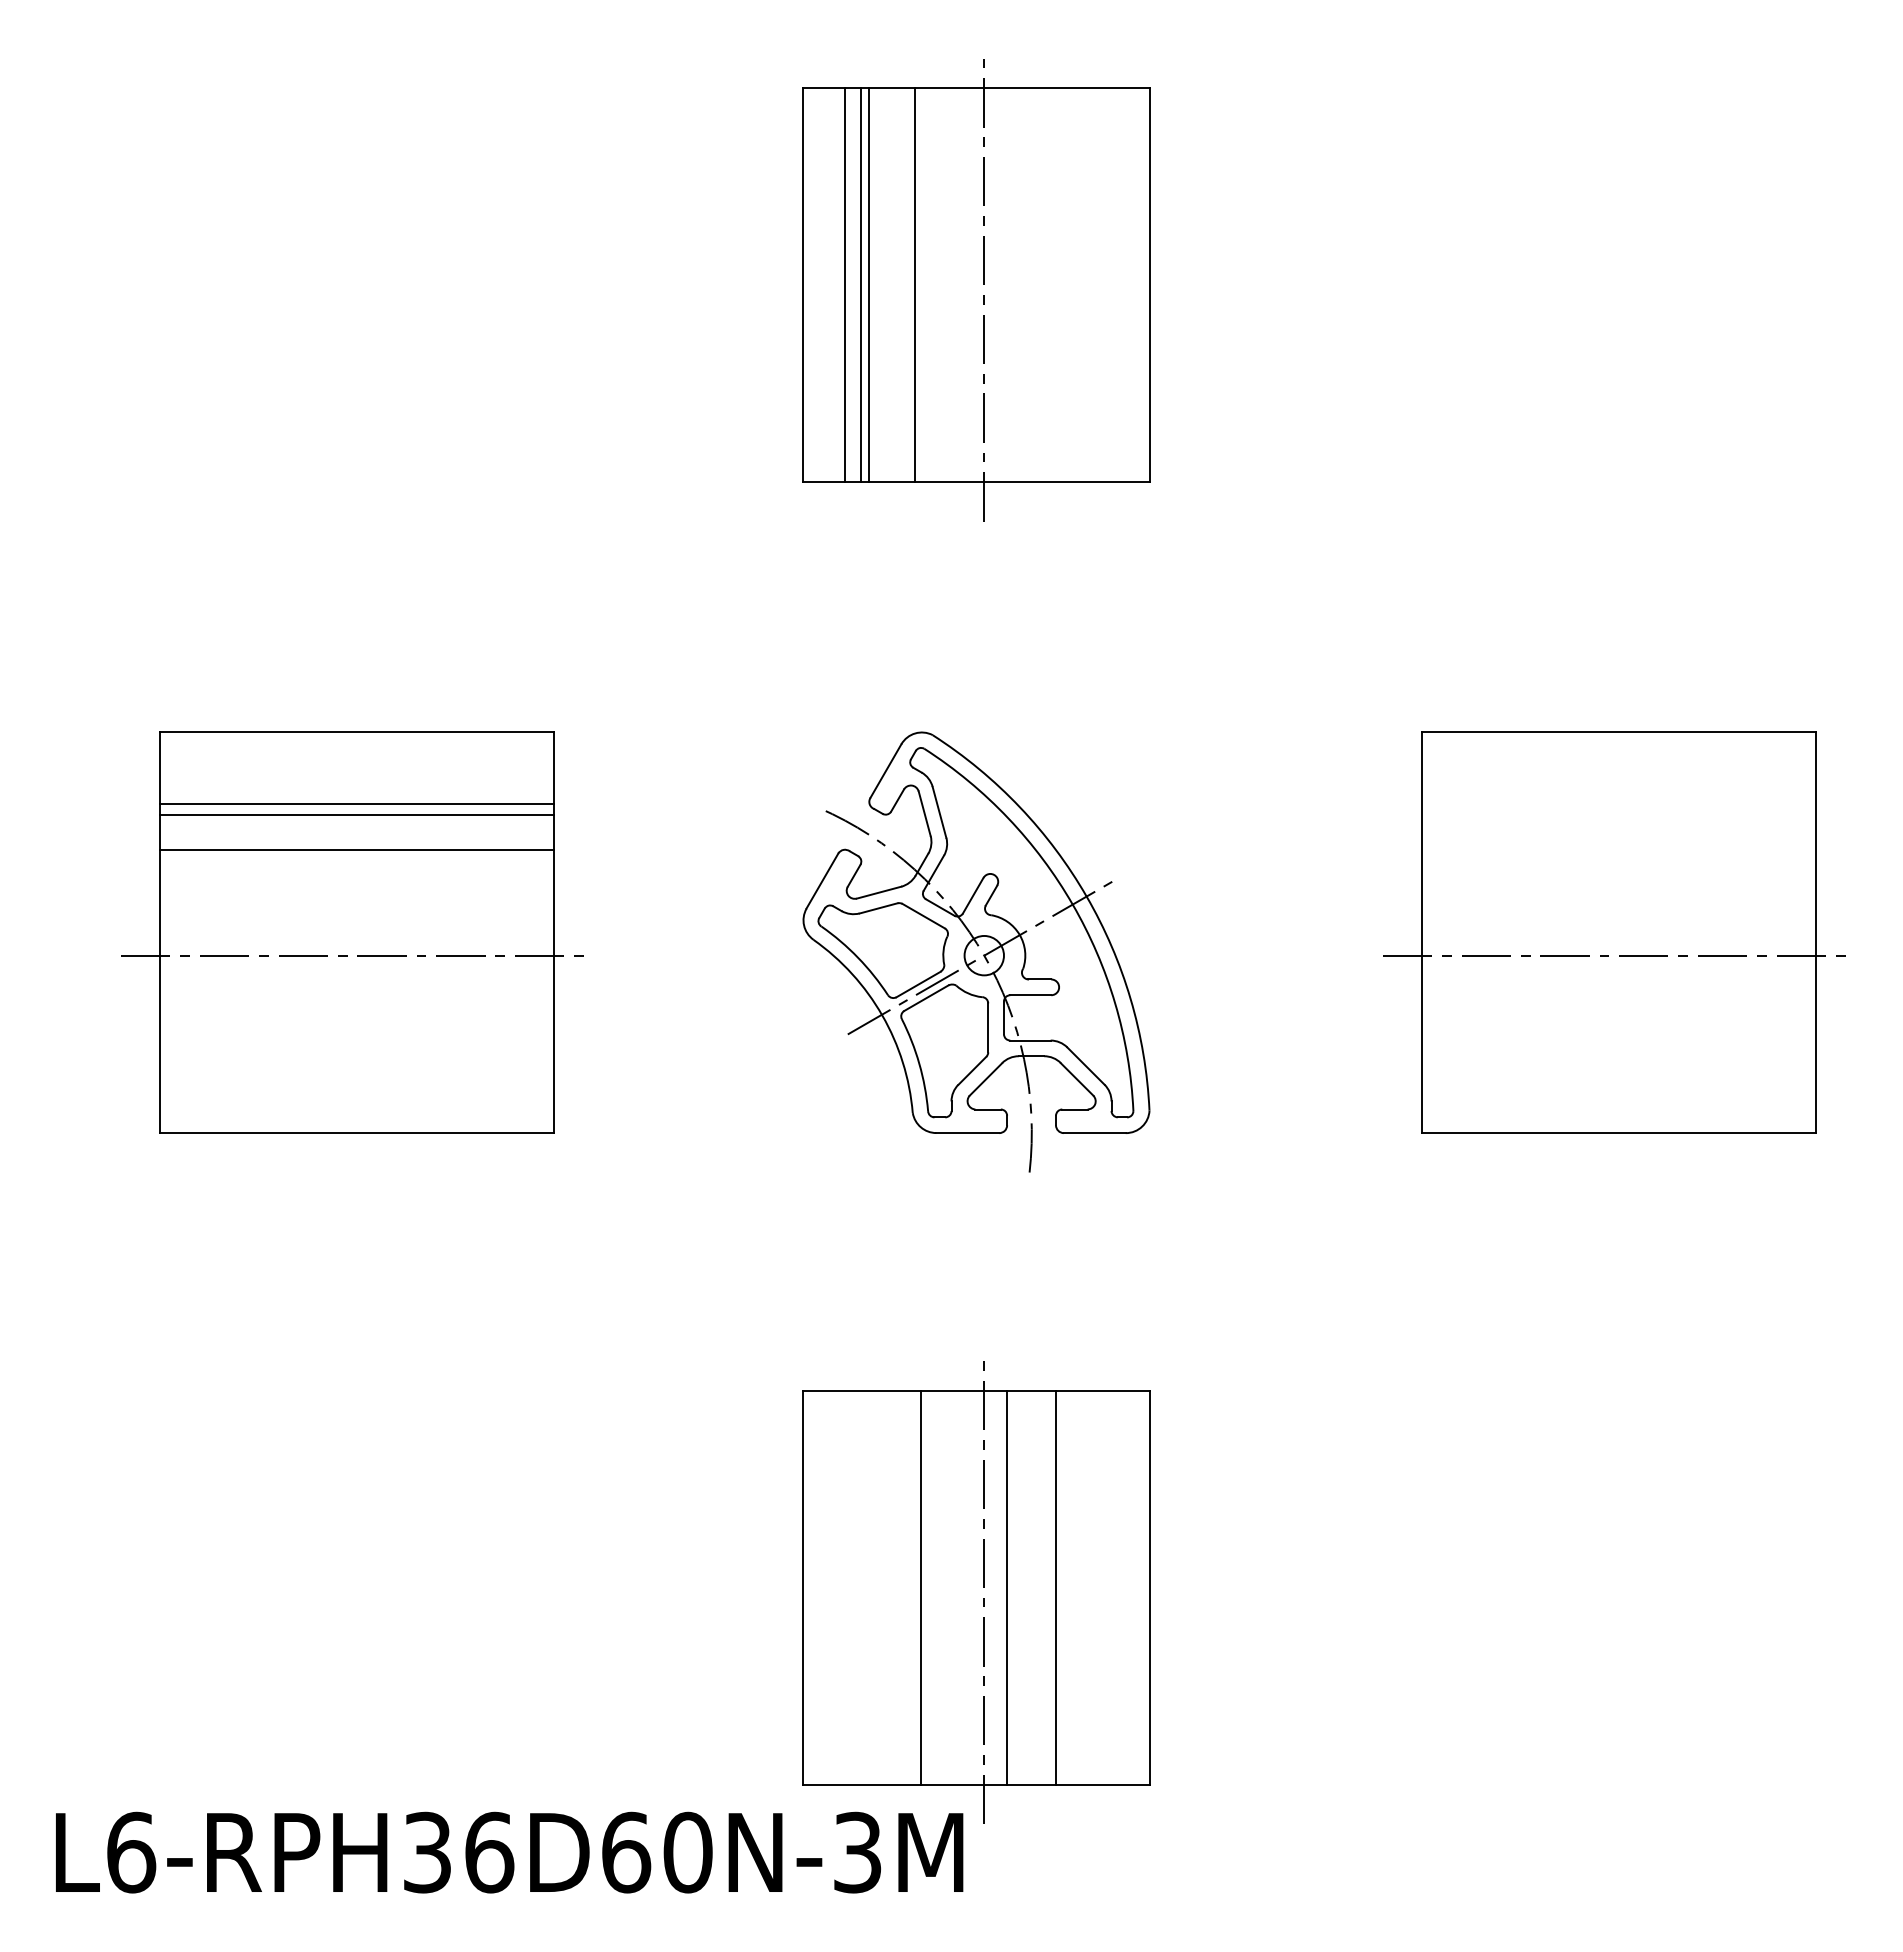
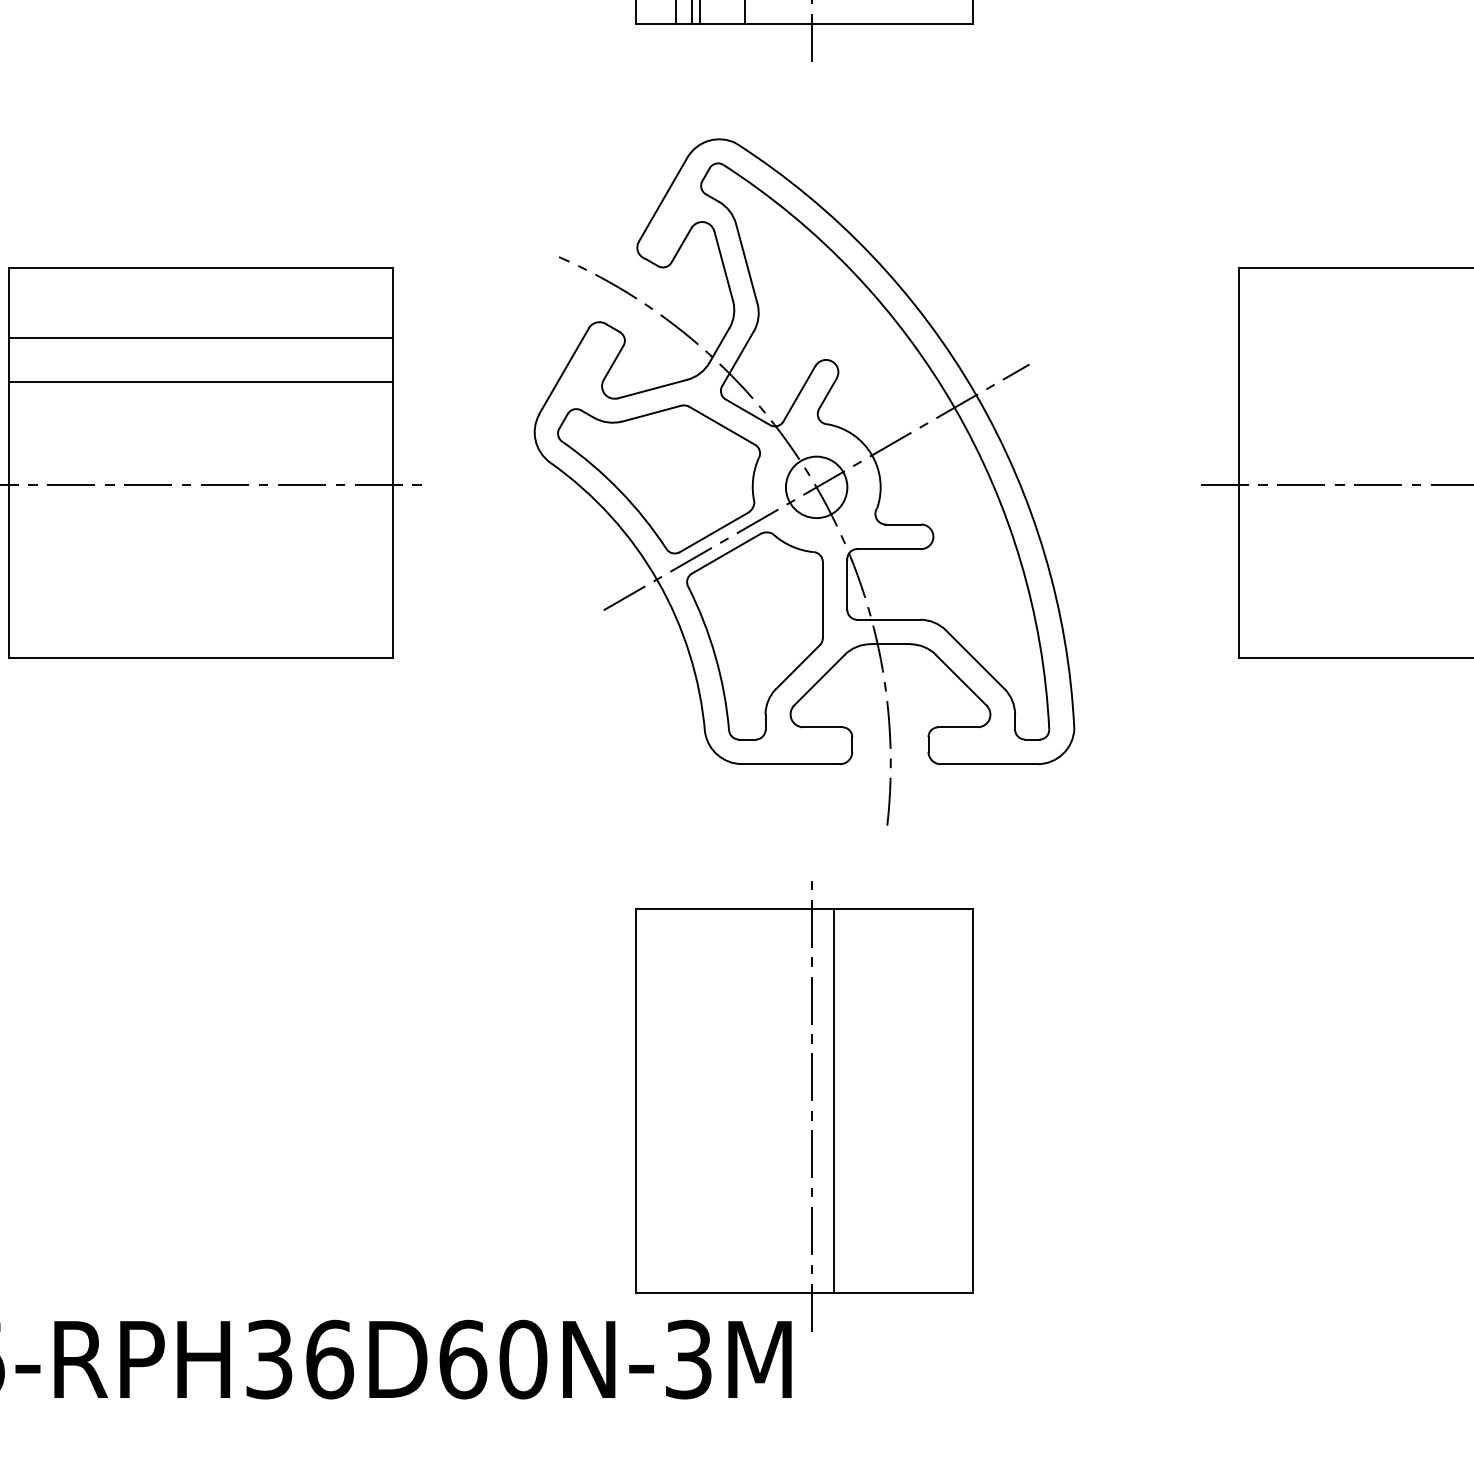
line: (357, 814) -> (201, 347), removed
part: (976, 951) -> (804, 481), size x1.6
line: (920, 1587) -> (749, 1101), removed
line: (1056, 1587) -> (882, 1101), removed

